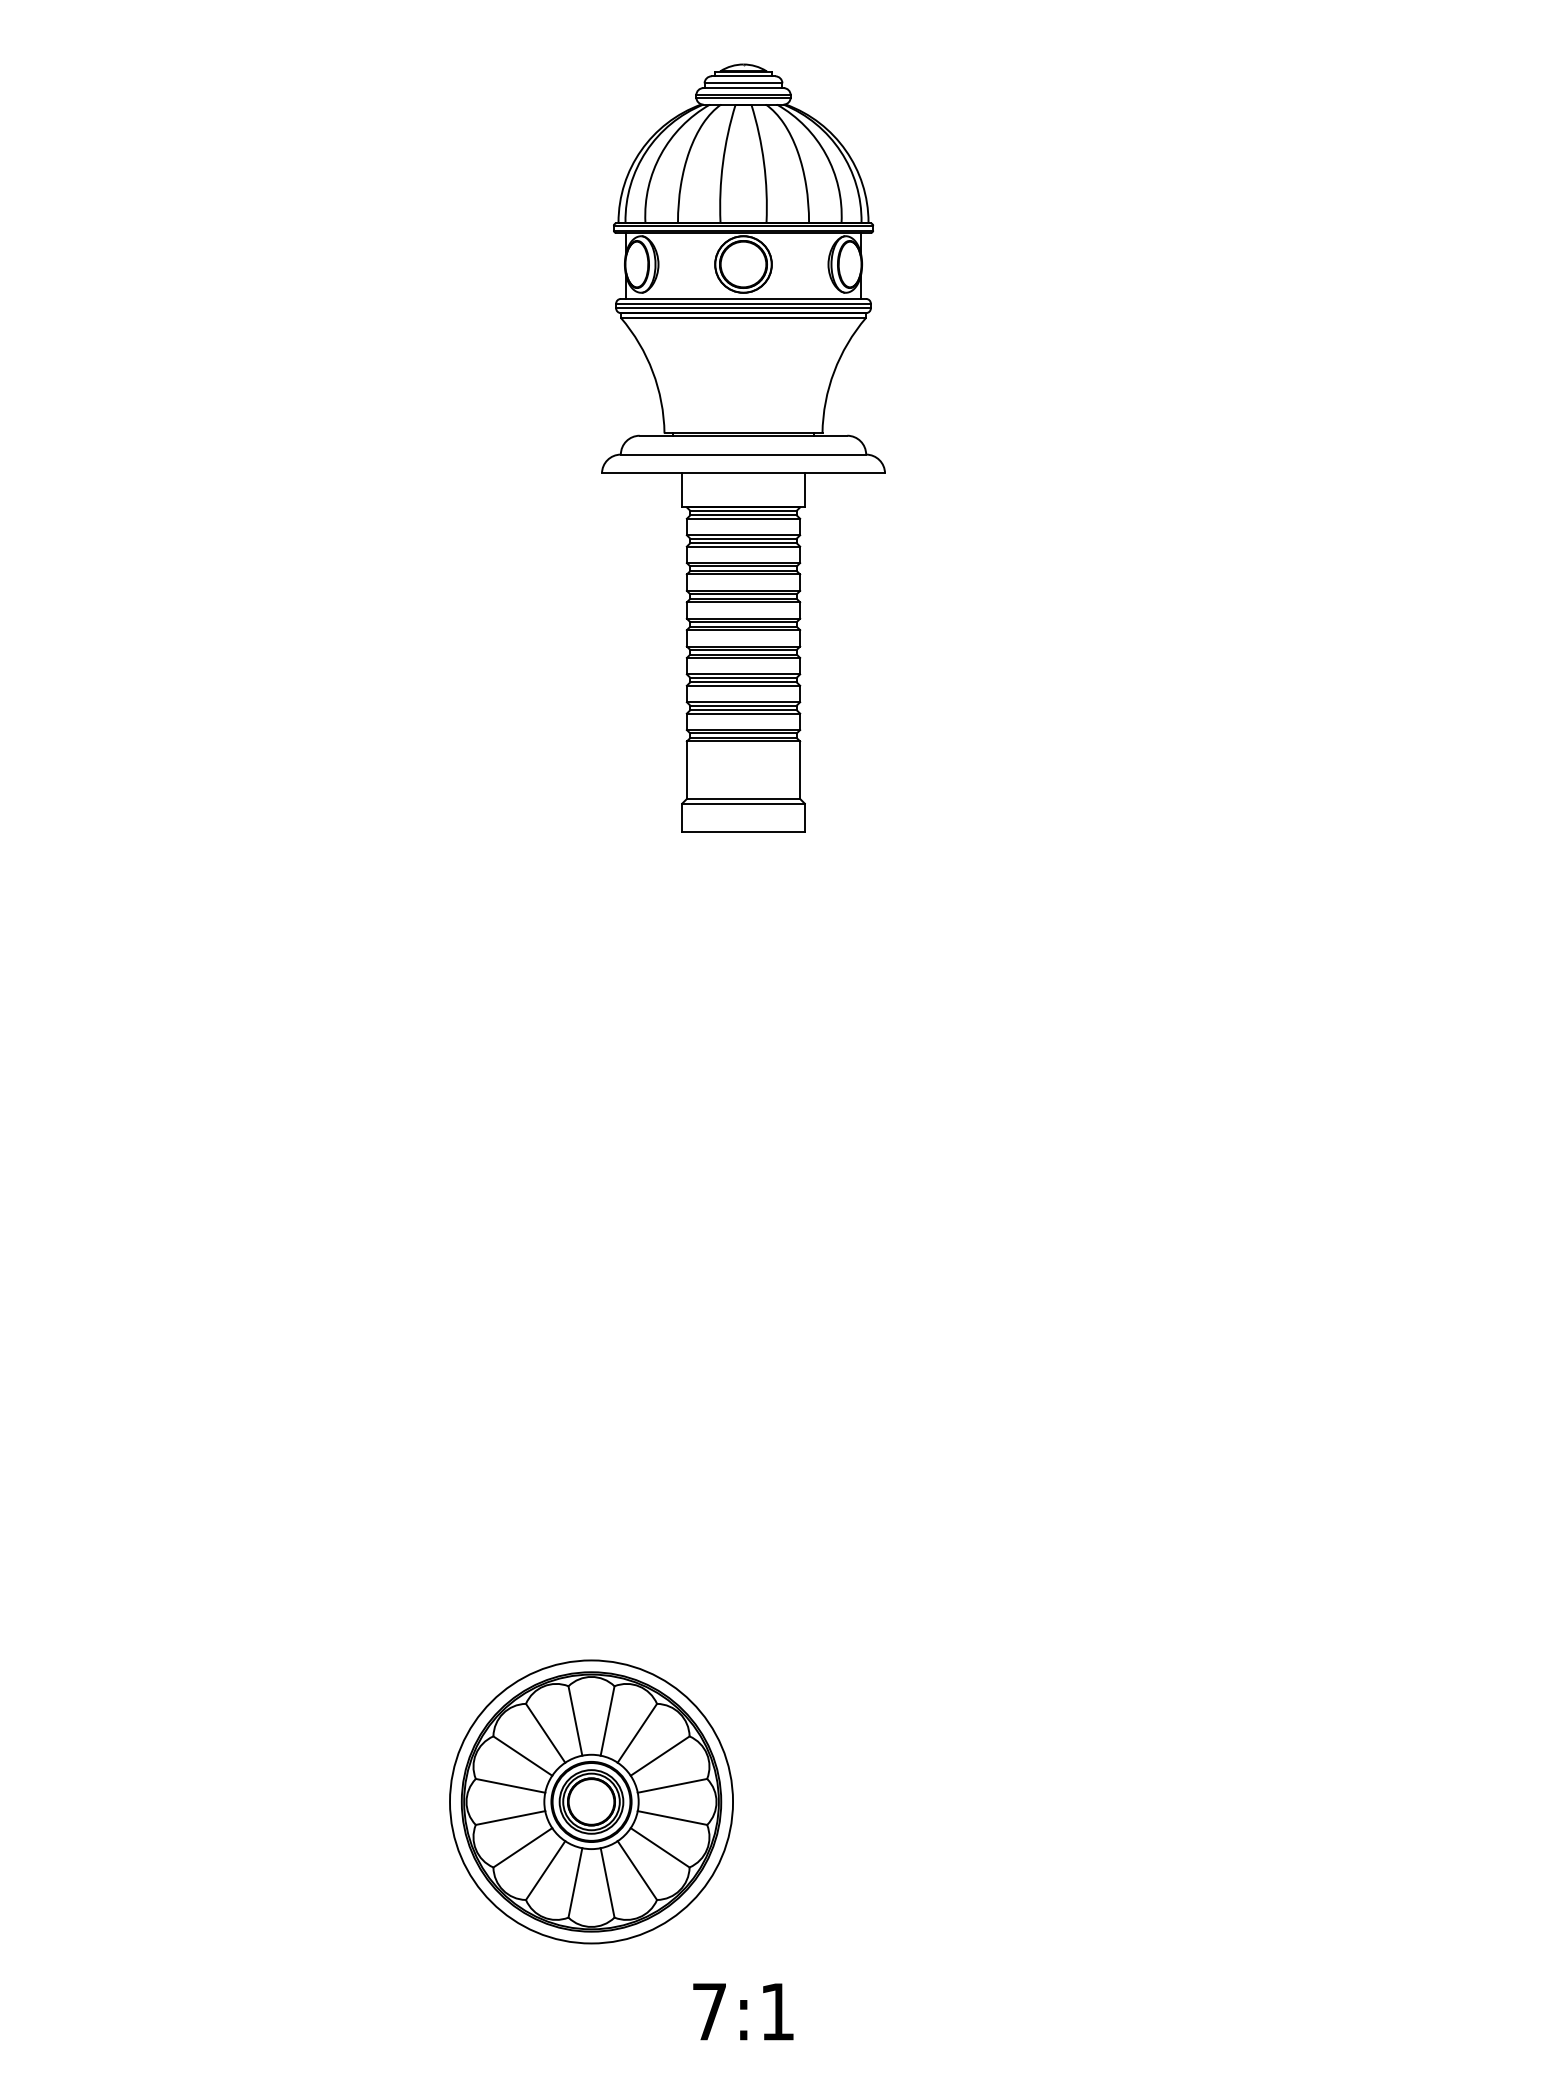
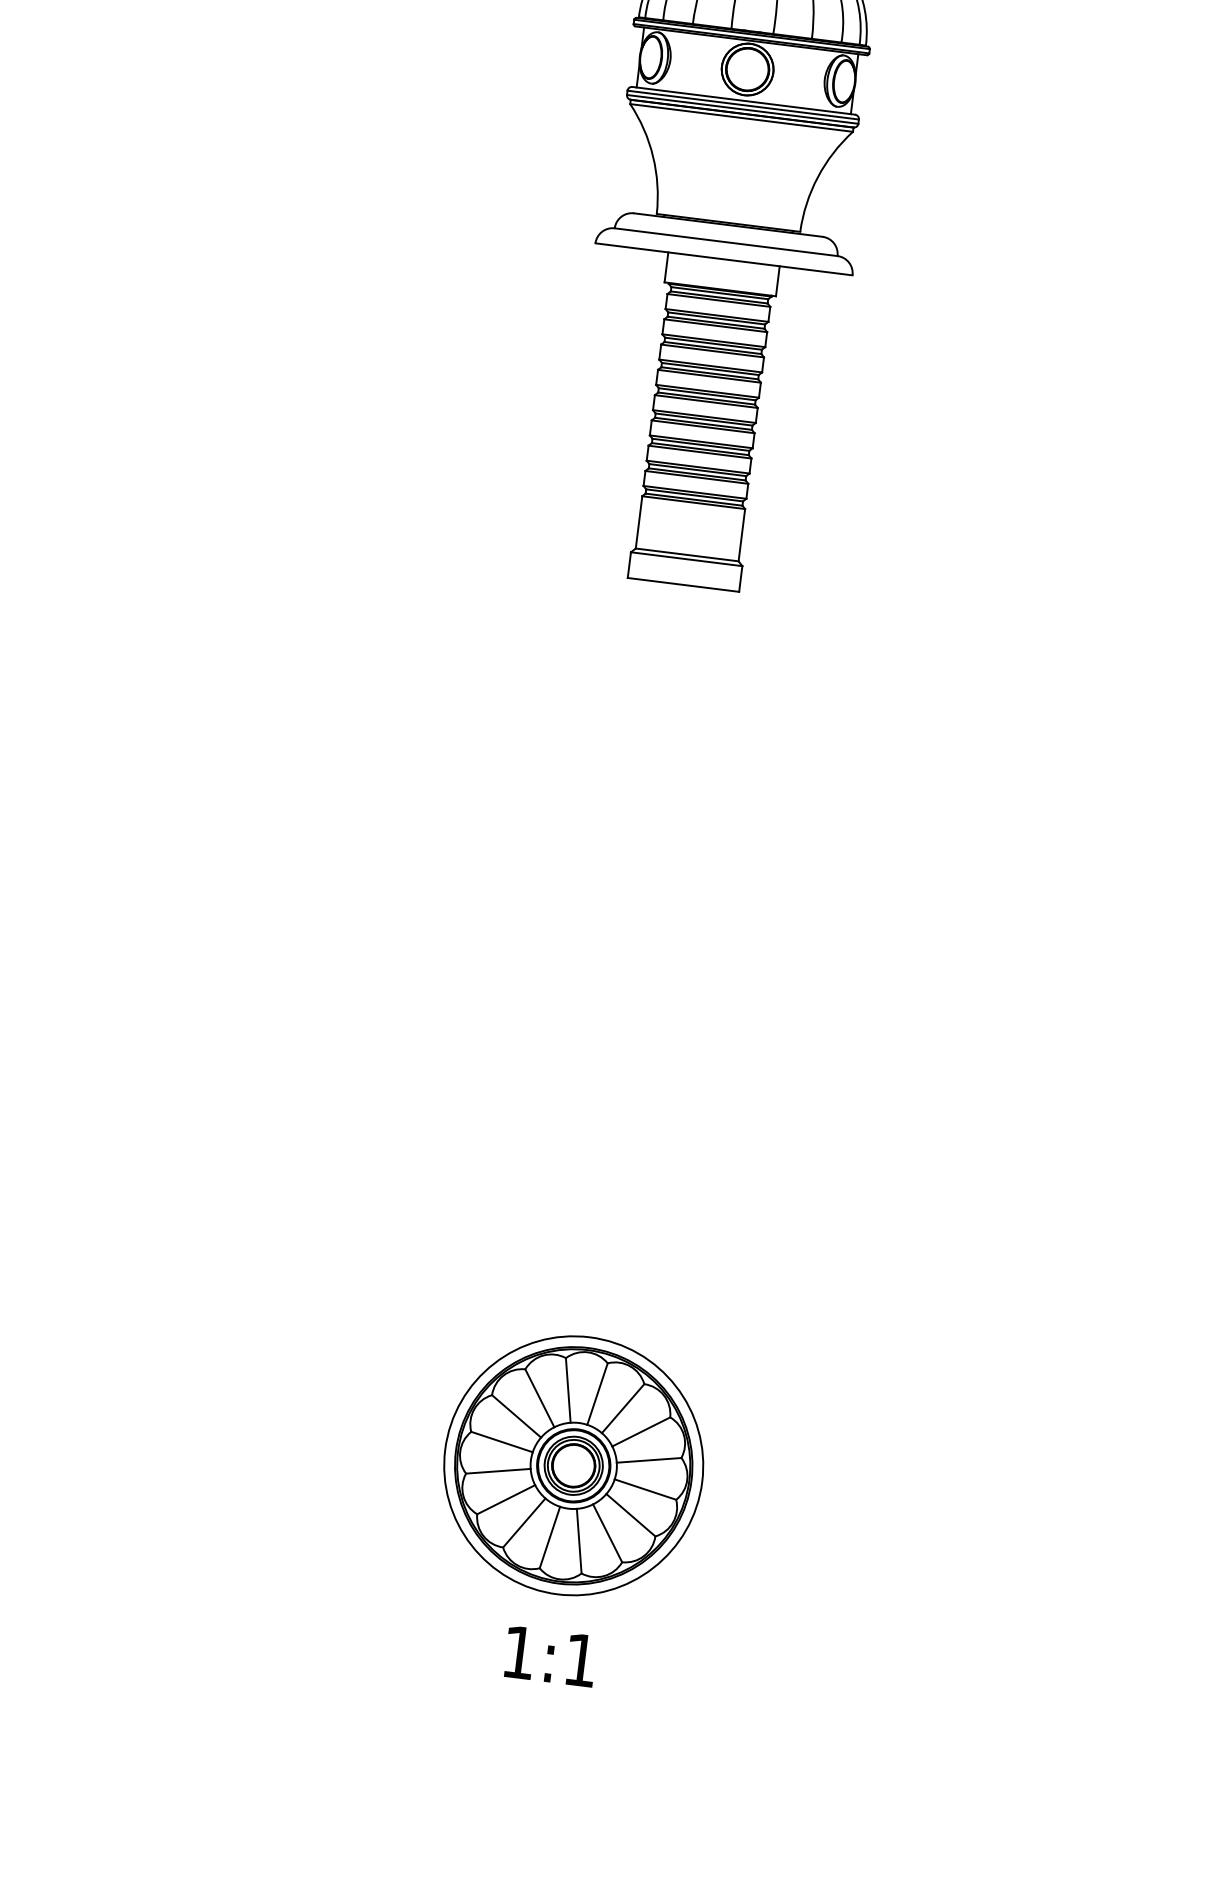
part: (591, 1801) -> (573, 1465), moved
text: (709, 2011) -> (519, 1652), 7:1 -> 1:1

